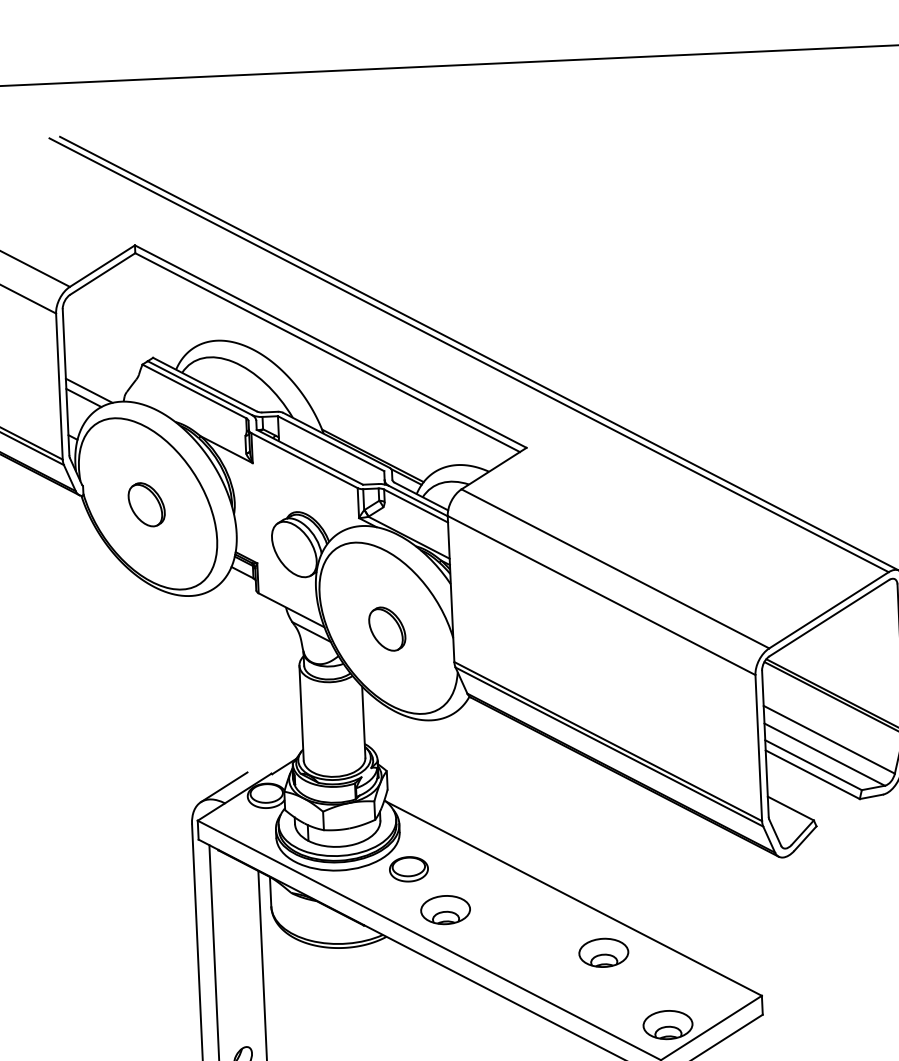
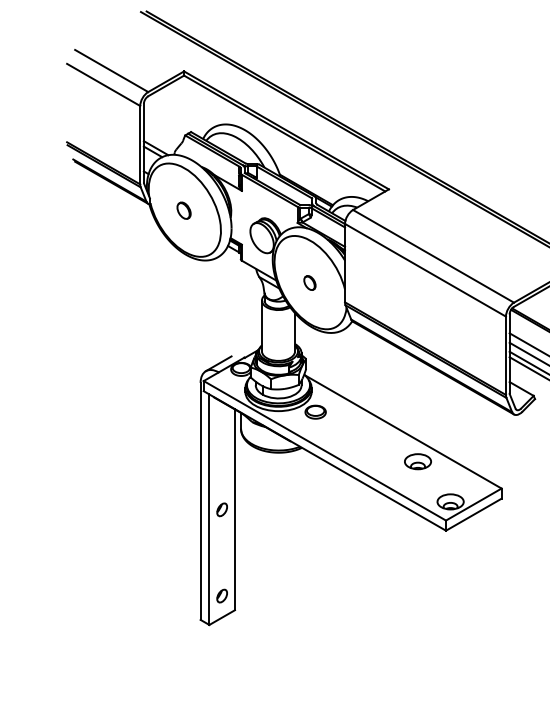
part: (145, 504) -> (183, 210), size x0.7
part: (386, 628) -> (309, 282), size x0.6
part: (445, 909) -> (334, 434), removed

